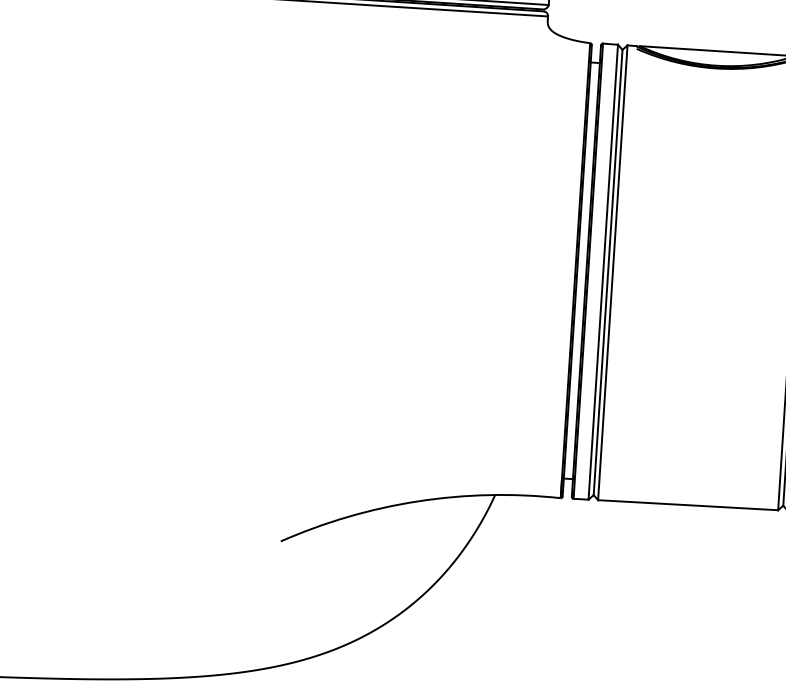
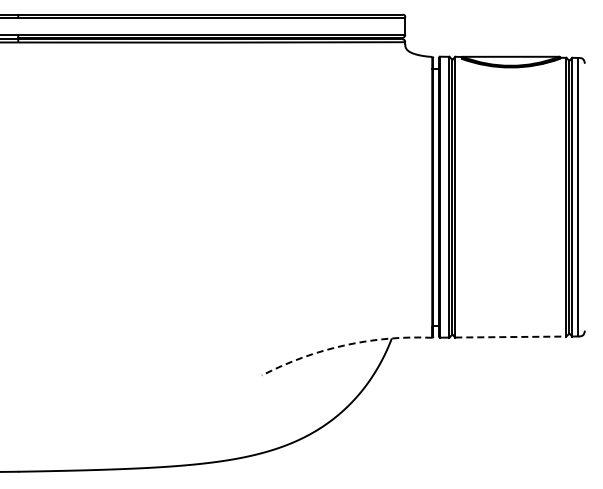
arc: (417, 501) -> (344, 345), solid -> dashed
line: (687, 505) -> (510, 337), solid -> dashed

